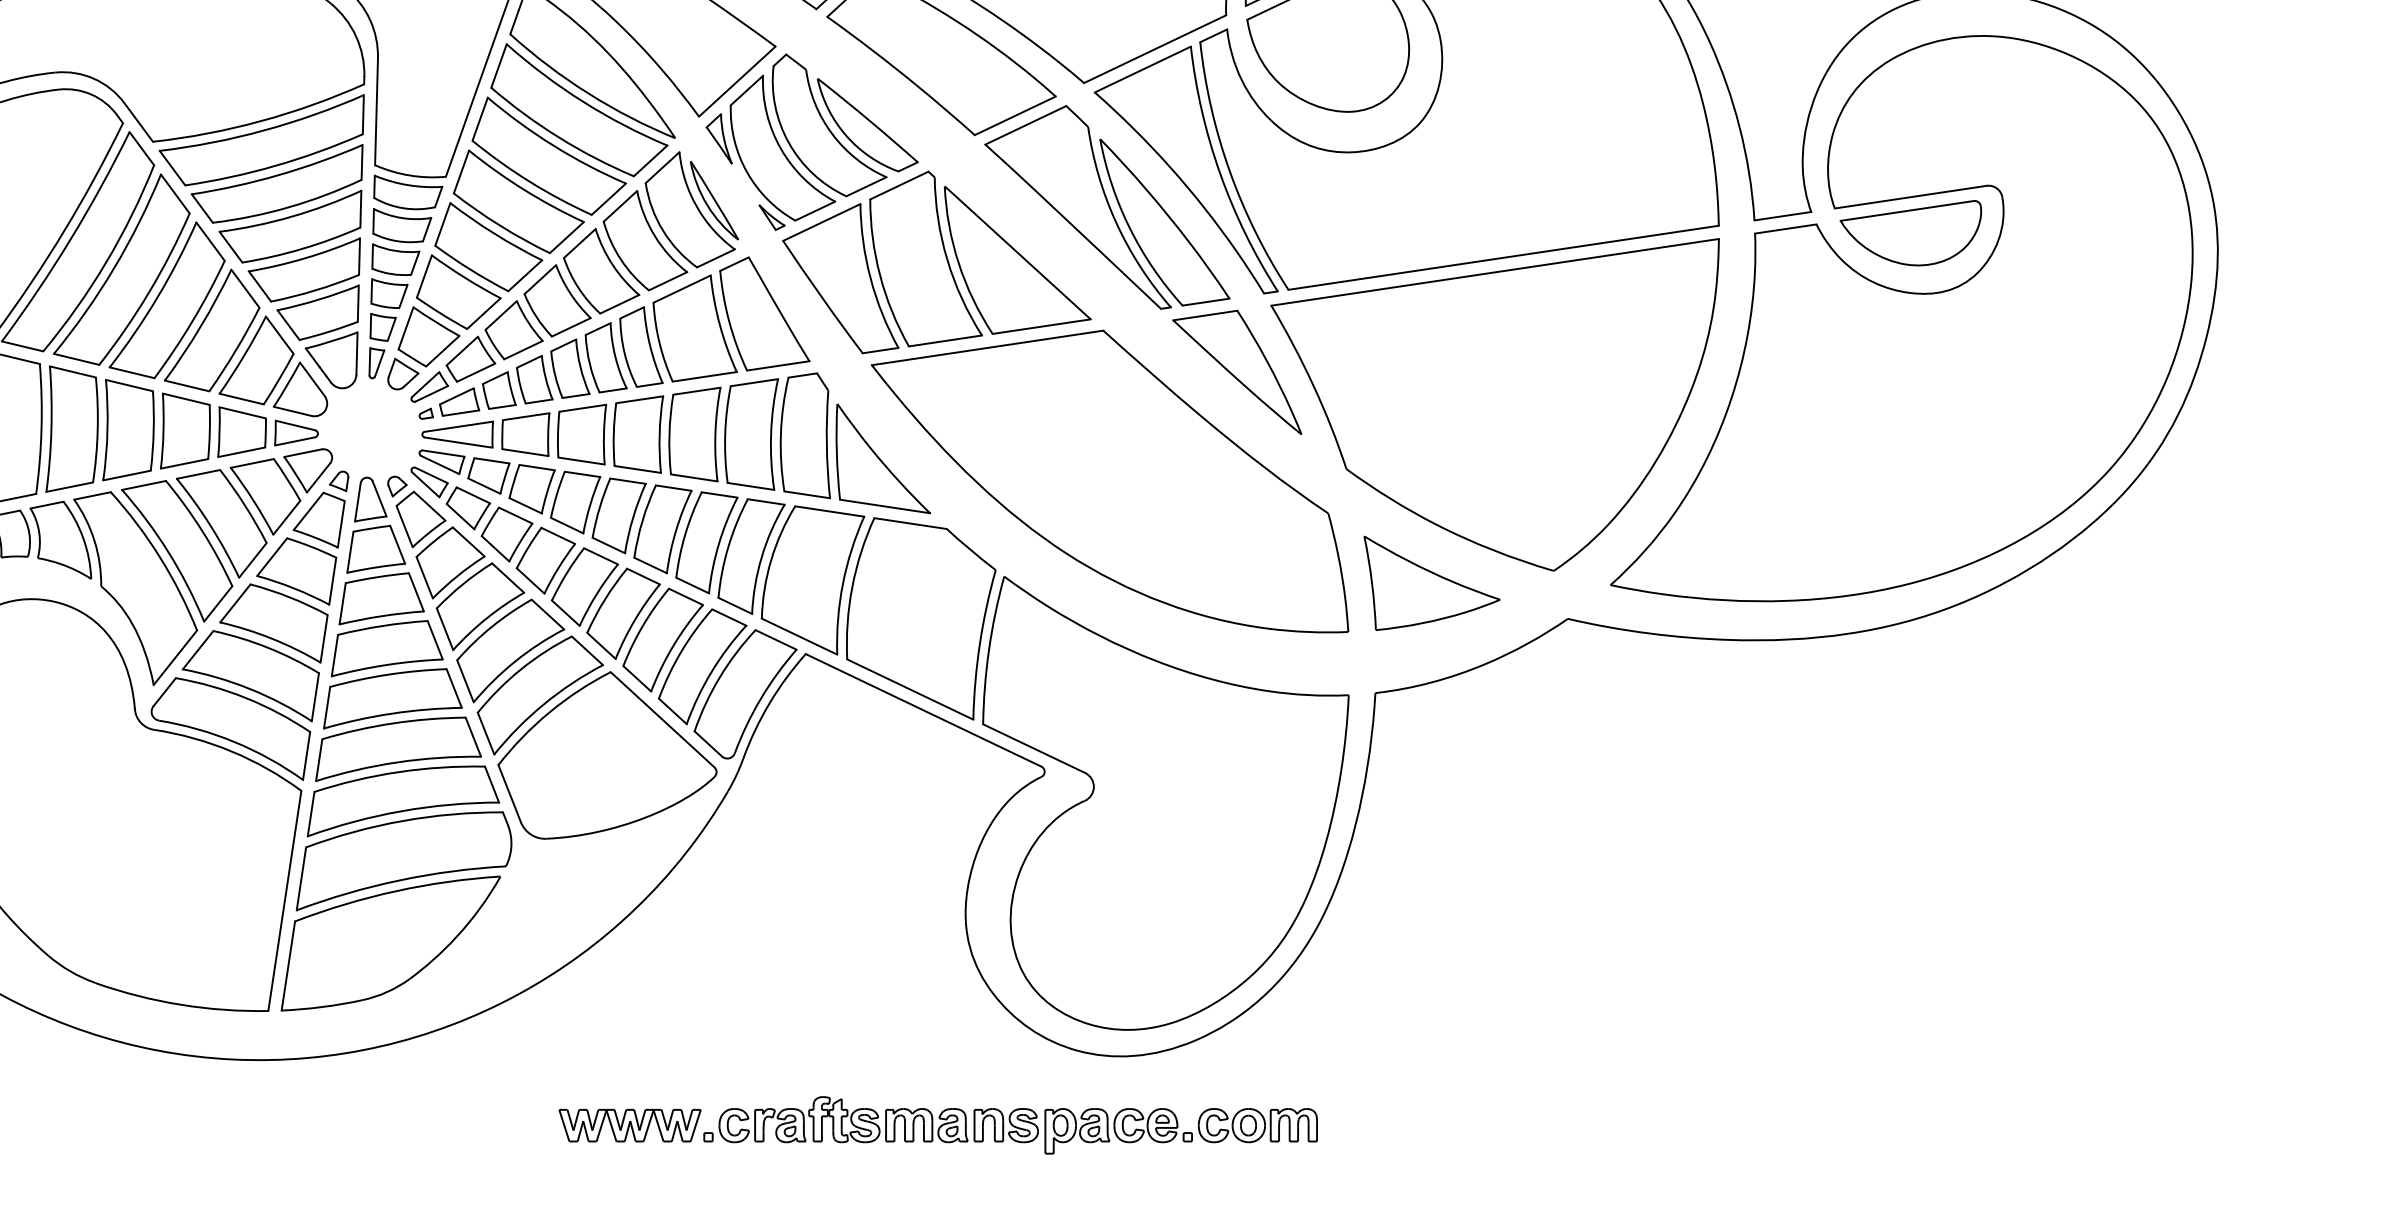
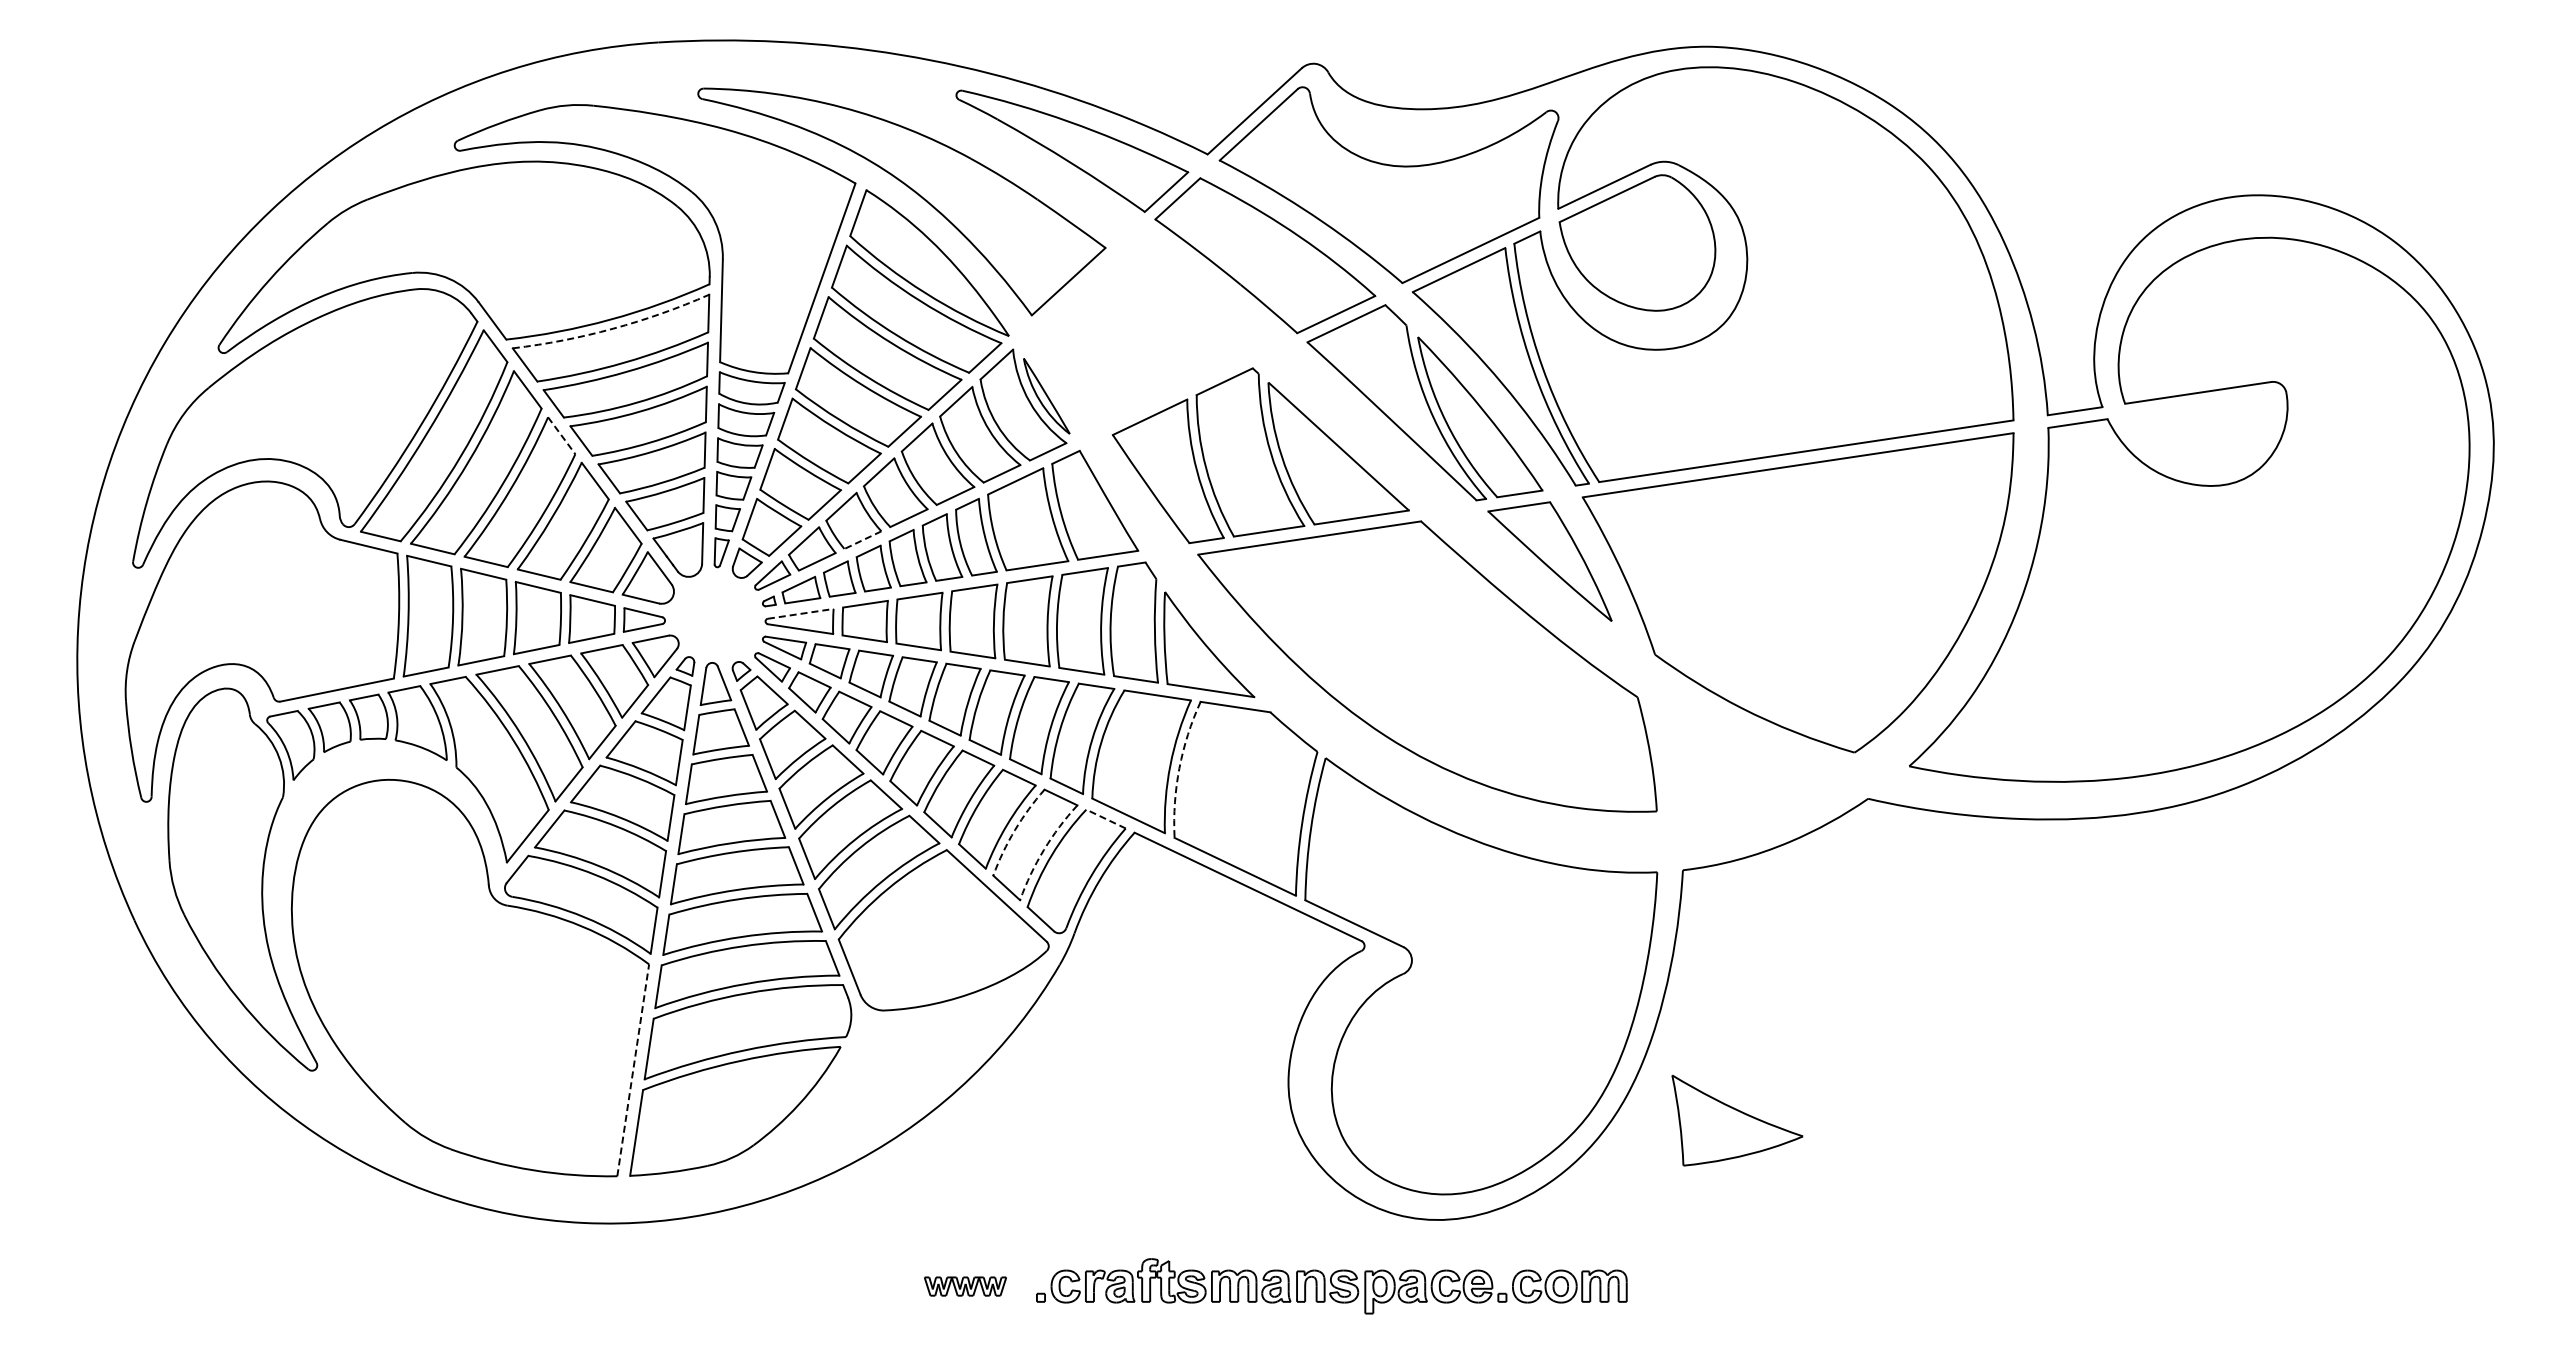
arc: (264, 130) -> (613, 328), solid -> dashed
part: (811, 141) -> (1140, 339), removed
part: (1909, 233) -> (2197, 427), removed
line: (210, 241) -> (561, 435), solid -> dashed
line: (523, 350) -> (862, 540), solid -> dashed
line: (459, 426) -> (801, 613), solid -> dashed
part: (1432, 583) -> (1737, 1120), moved
arc: (852, 587) -> (1179, 768), solid -> dashed
line: (776, 640) -> (1106, 819), solid -> dashed
arc: (680, 651) -> (1014, 830), solid -> dashed
arc: (712, 671) -> (1044, 849), solid -> dashed
line: (285, 900) -> (633, 1069), solid -> dashed
part: (630, 1125) -> (965, 1286), size x0.6

